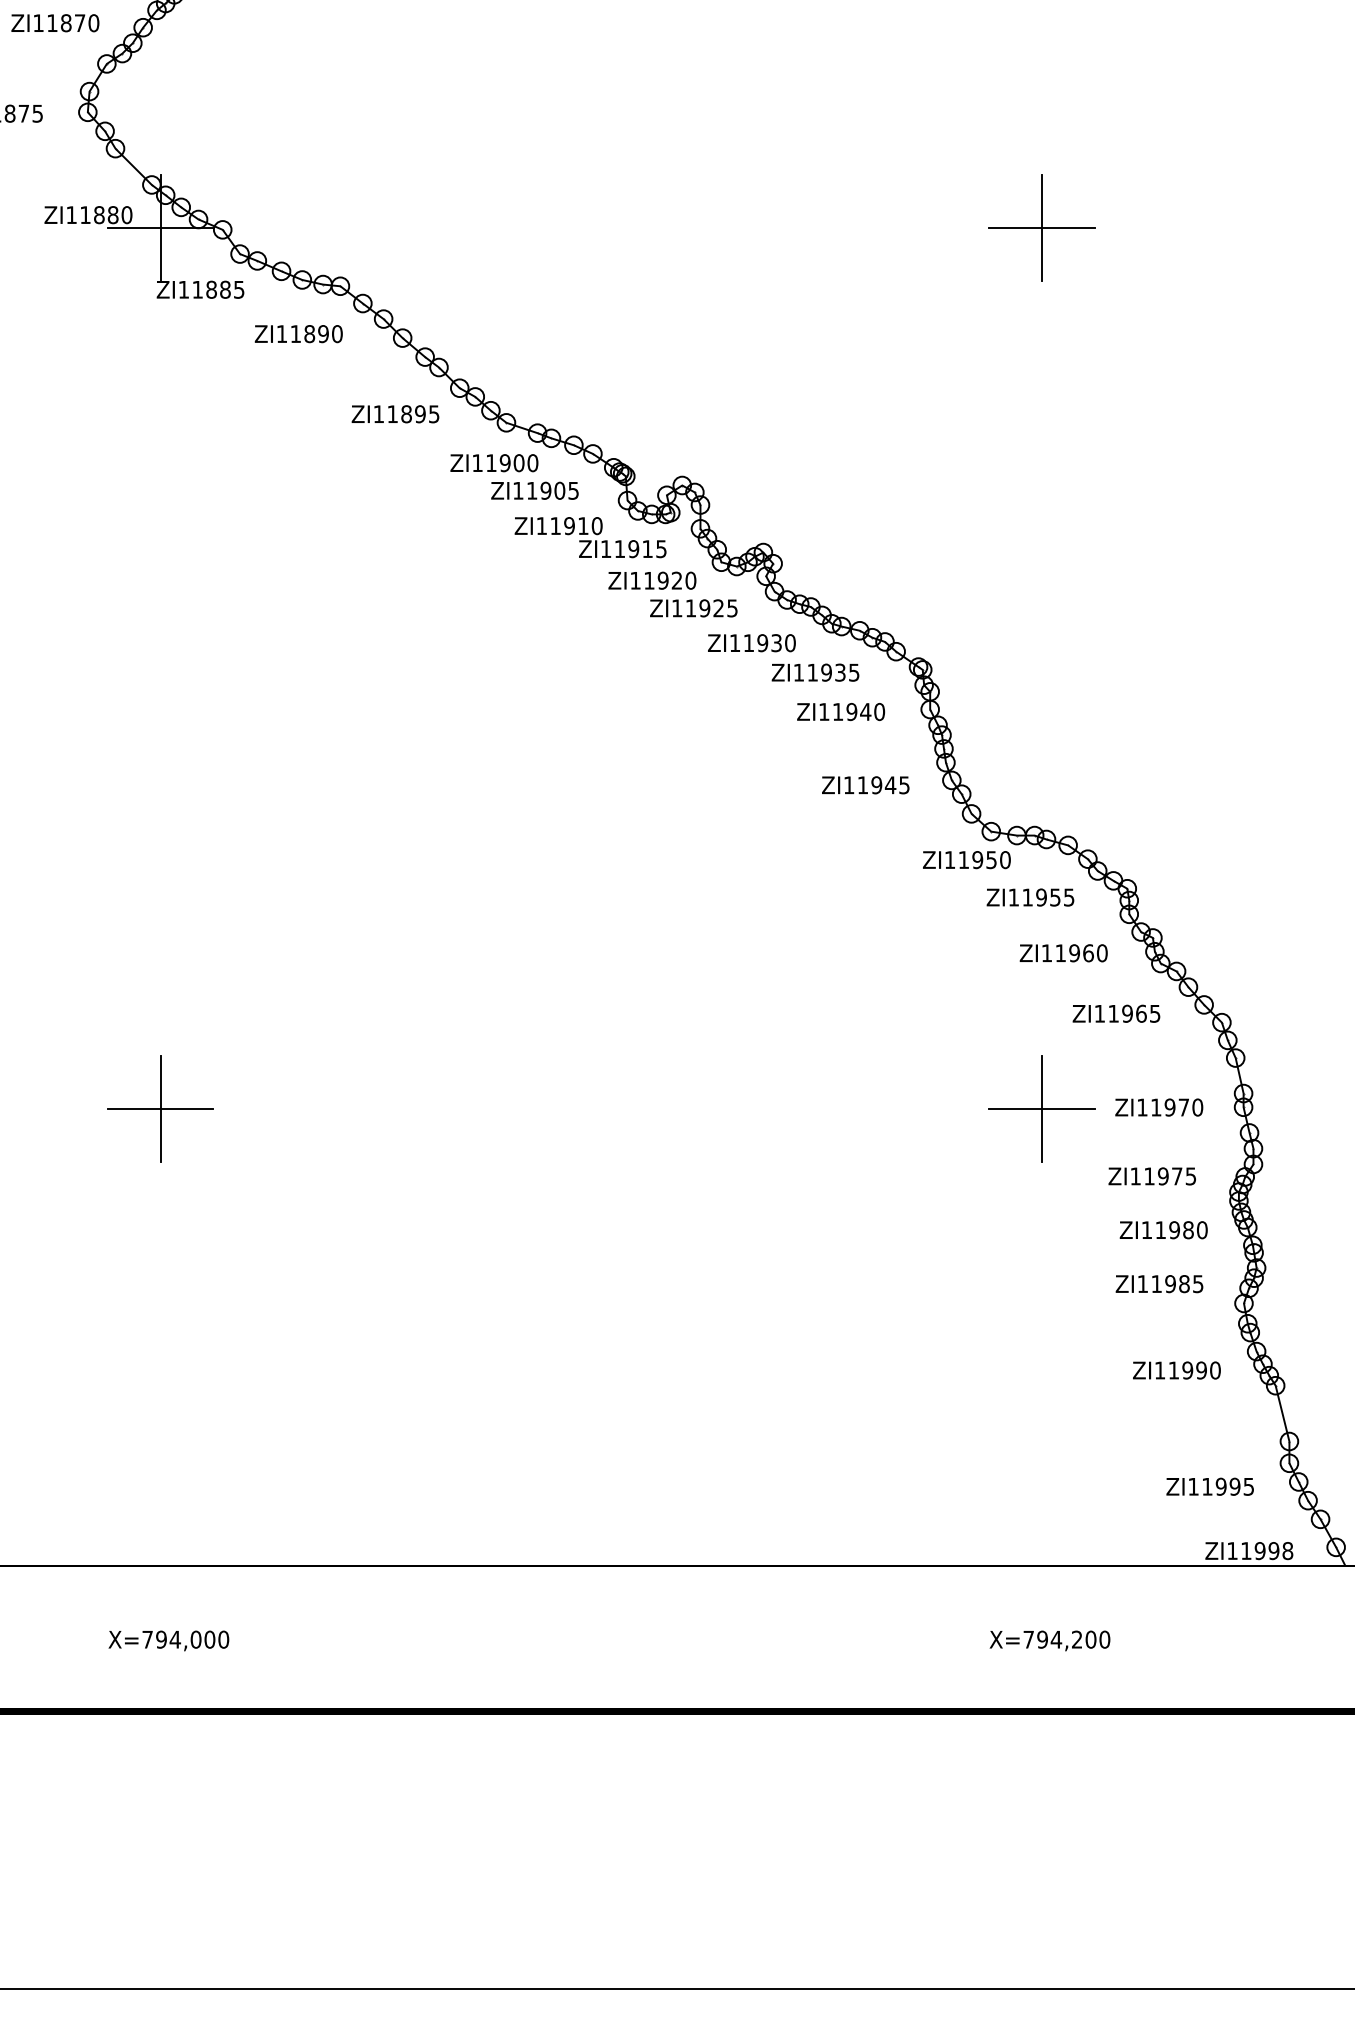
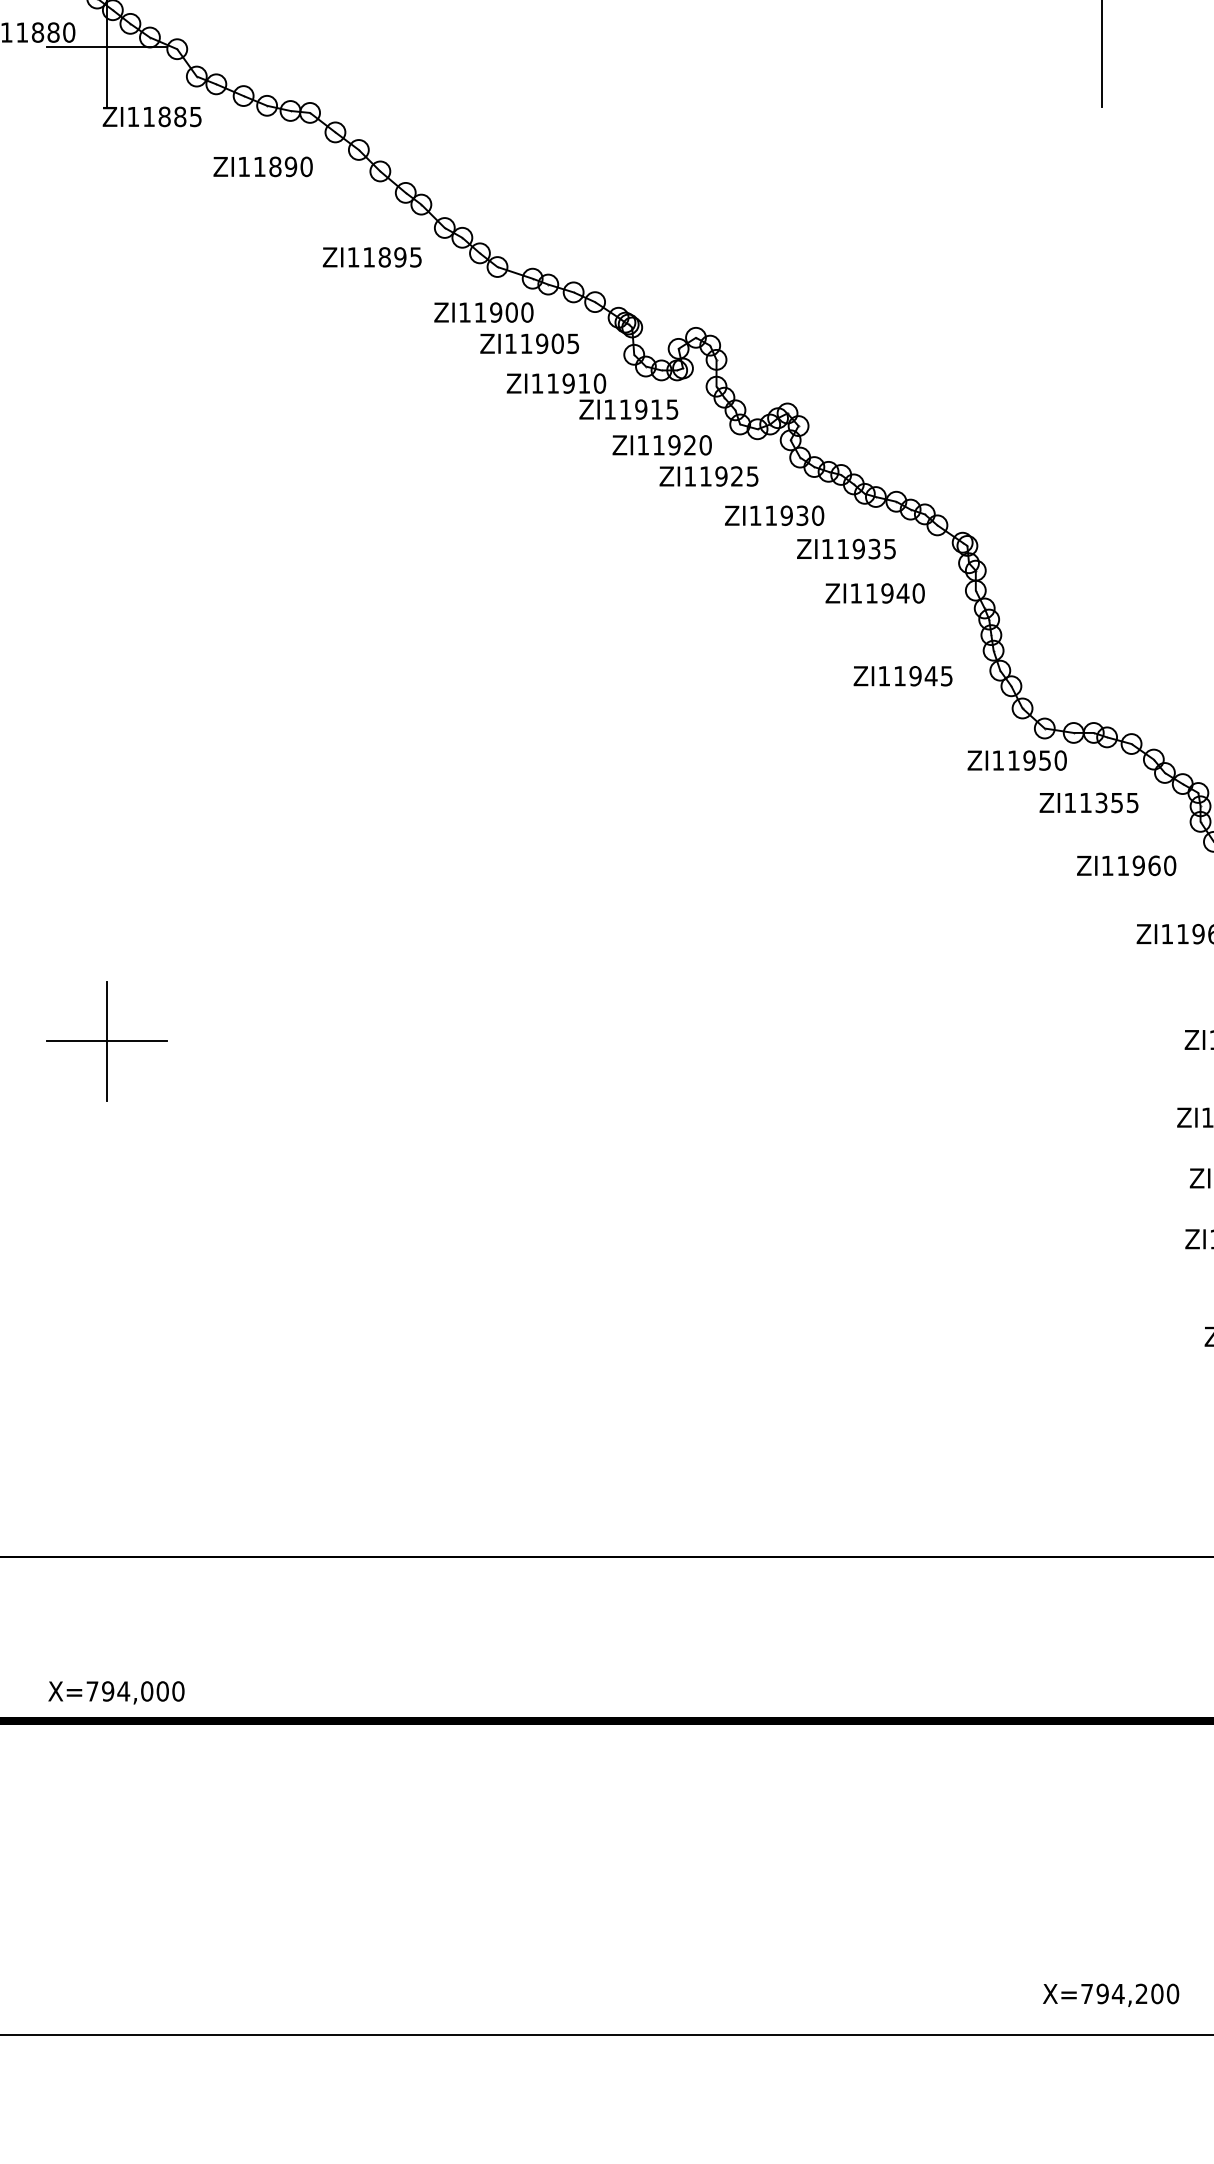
line: (1041, 227) -> (1101, 46), removed
text: (1041, 897) -> (1101, 802), ZI11955 -> ZI11355
part: (1041, 1108) -> (1101, 1041), removed
text: (168, 1640) -> (116, 1692), moved
text: (1049, 1640) -> (1110, 1994), moved

